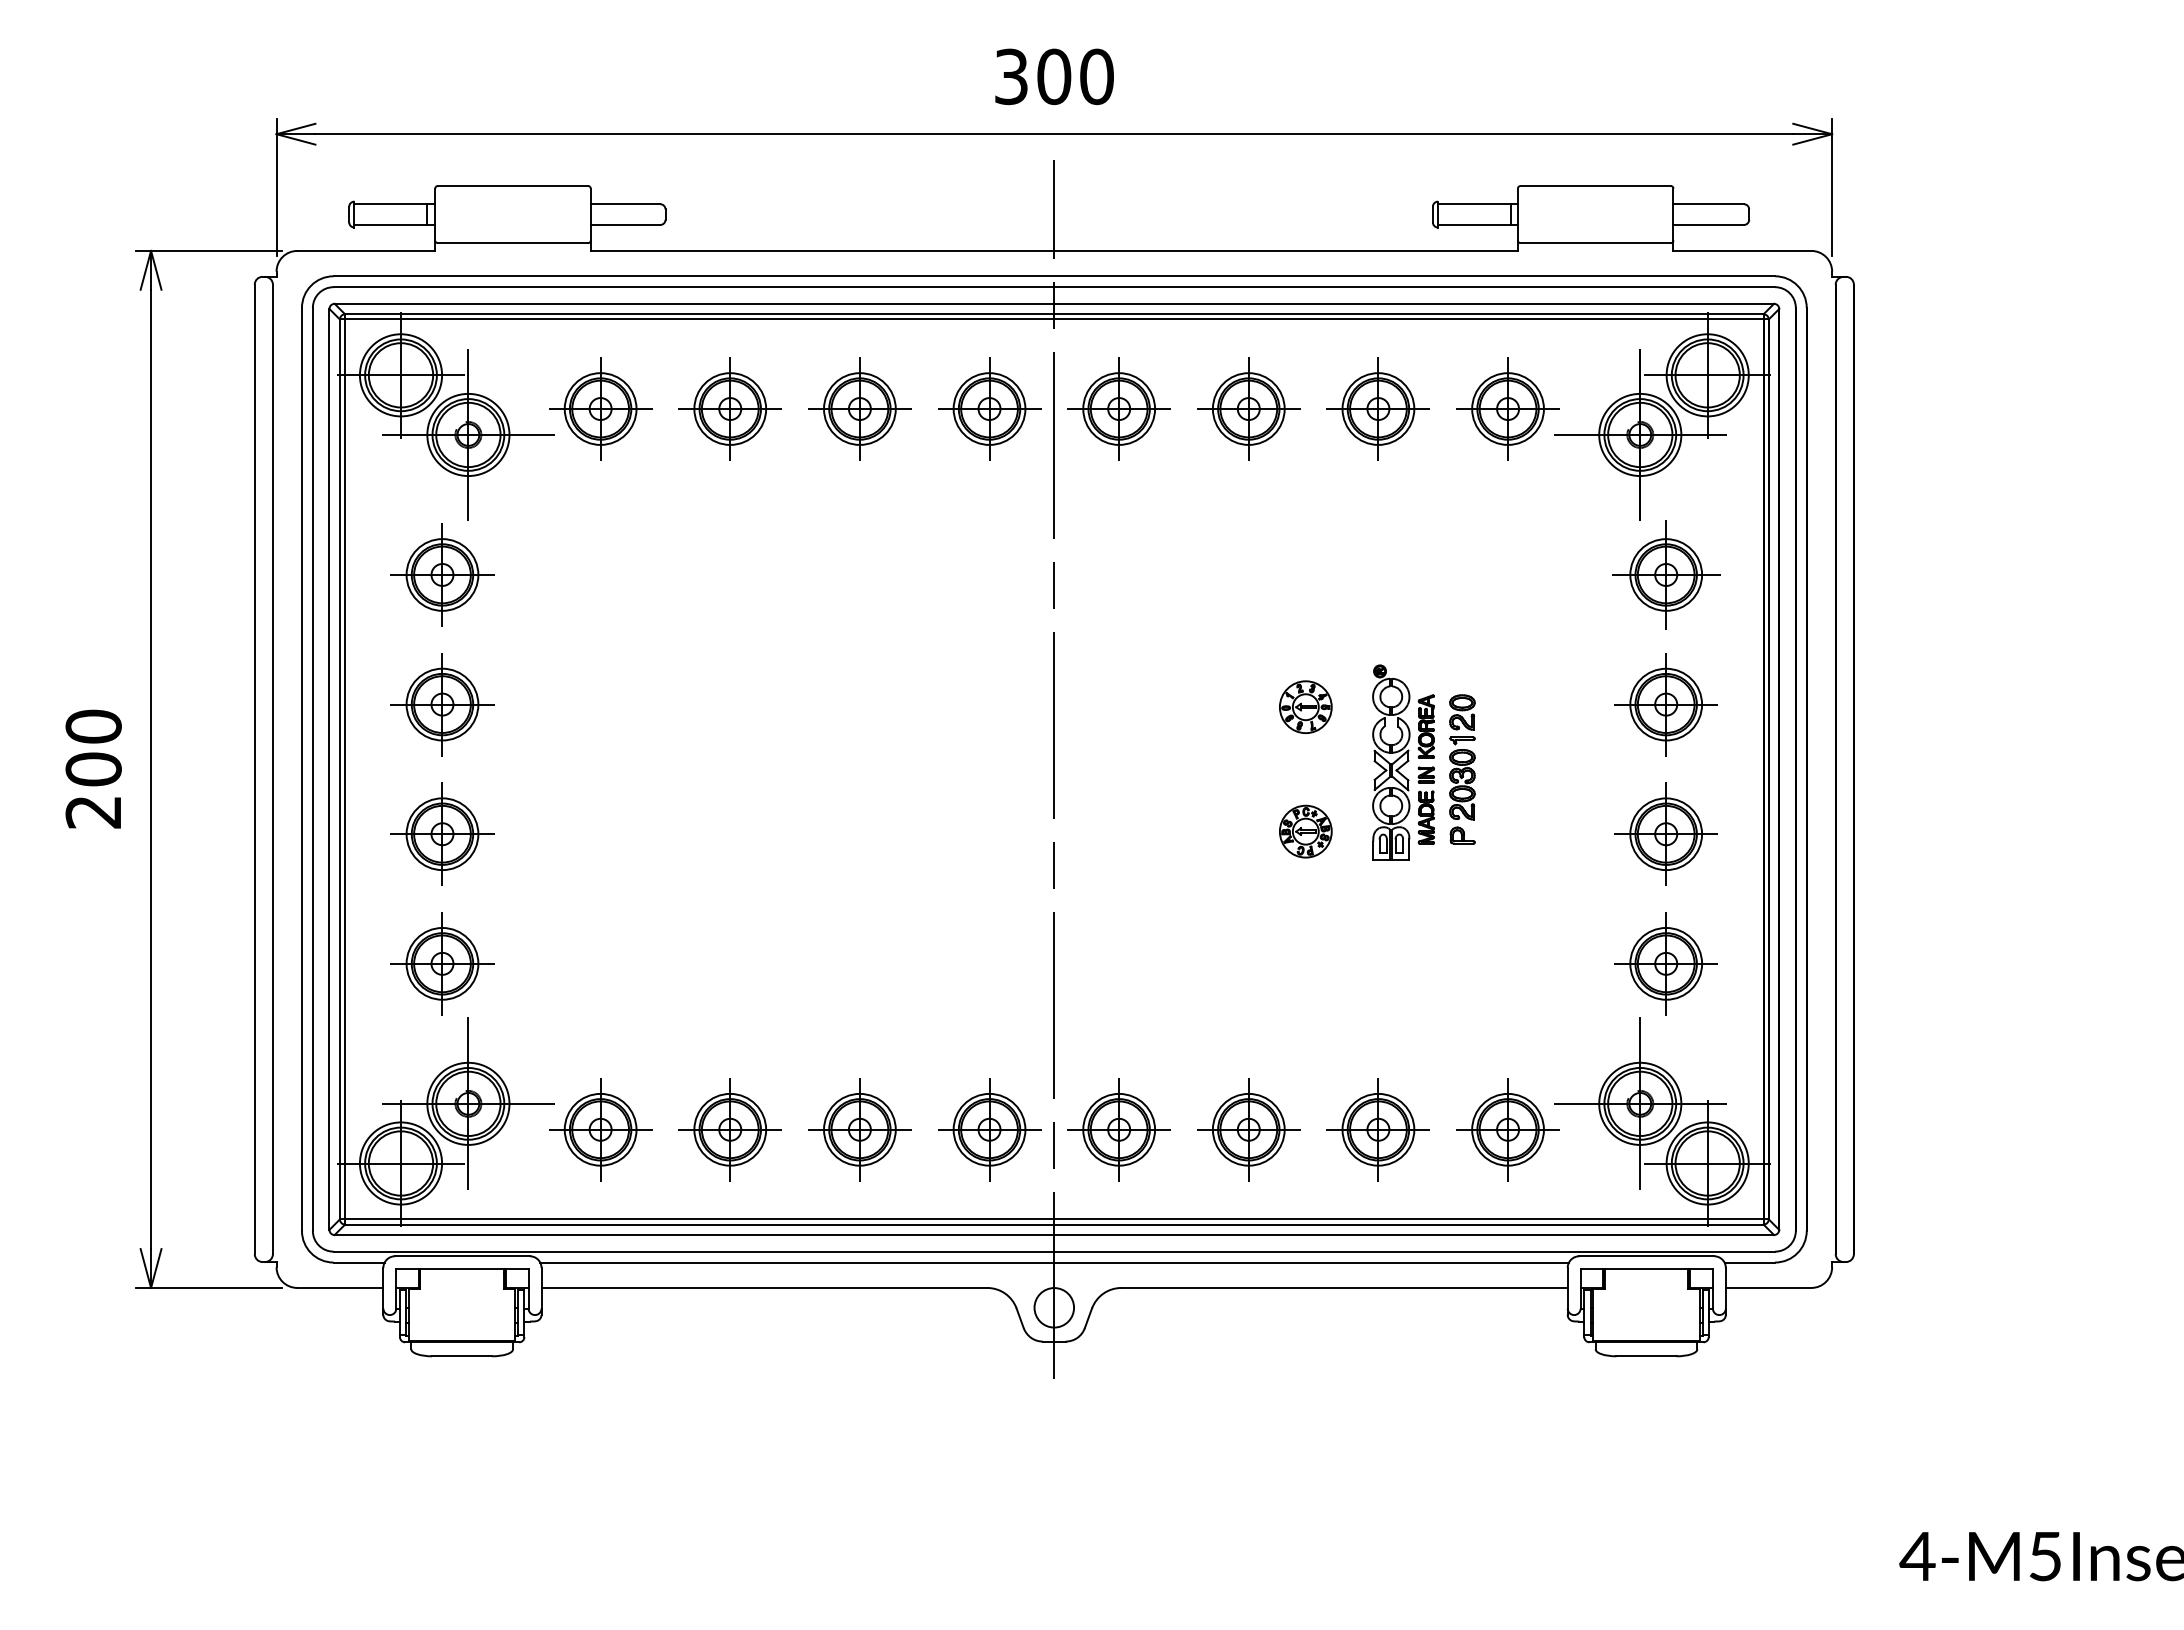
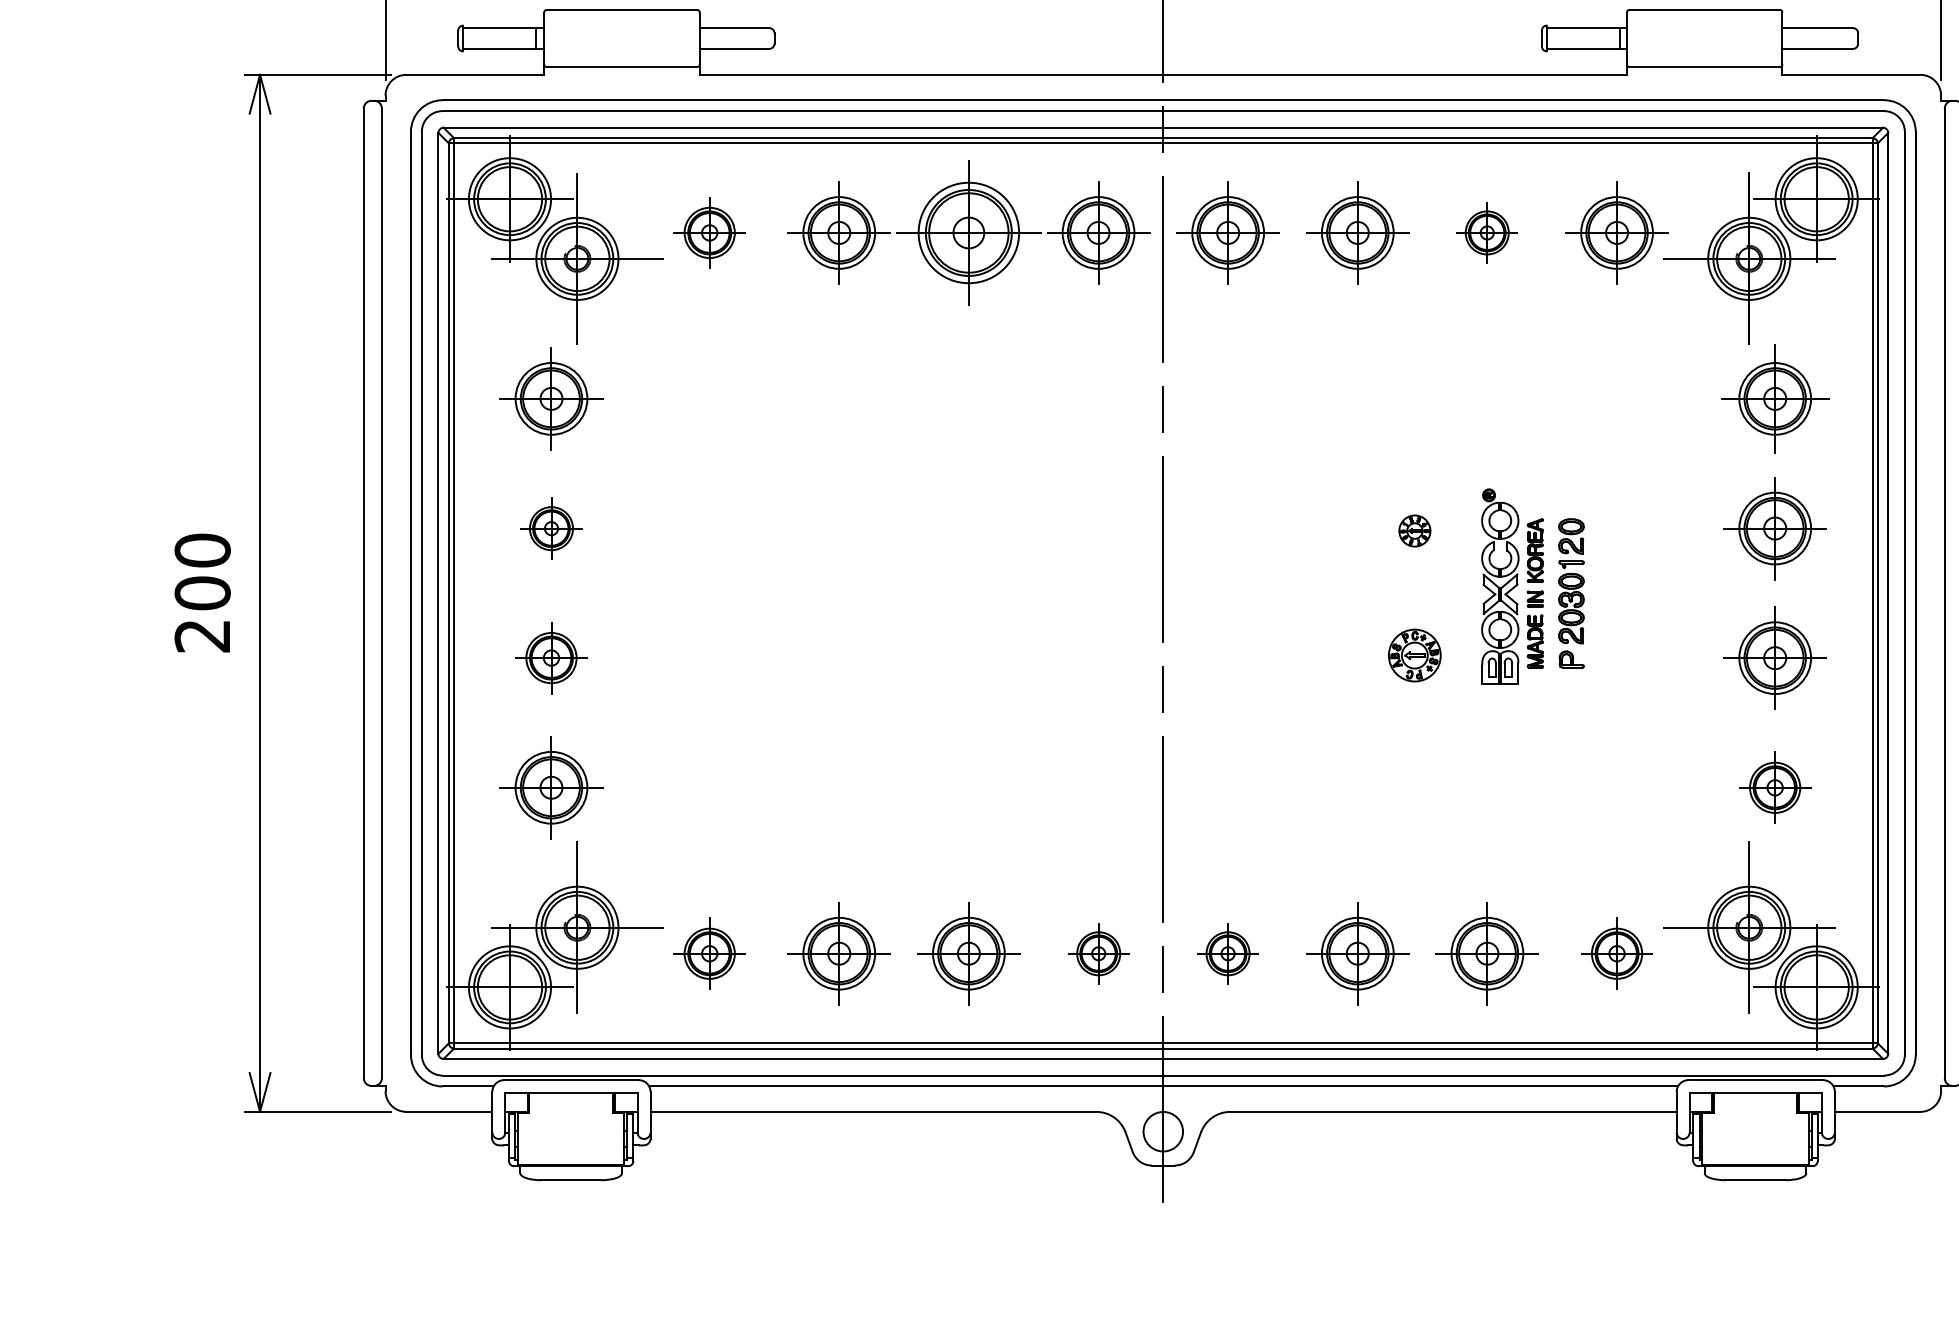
part: (600, 408) -> (709, 232), size x0.7
part: (859, 408) -> (968, 232), size x1.4
part: (1377, 408) -> (1486, 232), size x0.6
part: (442, 704) -> (551, 528), size x0.6
part: (1305, 706) -> (1414, 530), size x0.6
part: (442, 833) -> (551, 657), size x0.7
part: (1665, 963) -> (1774, 787), size x0.7
part: (600, 1129) -> (709, 953), size x0.7
part: (989, 1129) -> (1098, 953), size x0.6
part: (1118, 1129) -> (1227, 953), size x0.6
part: (1507, 1129) -> (1616, 953), size x0.7

